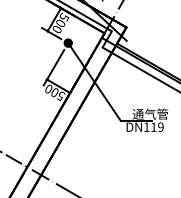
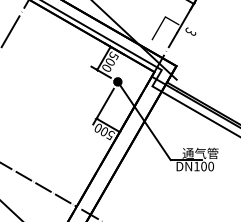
text: (157, 127) -> (207, 166), DN119 -> DN100

